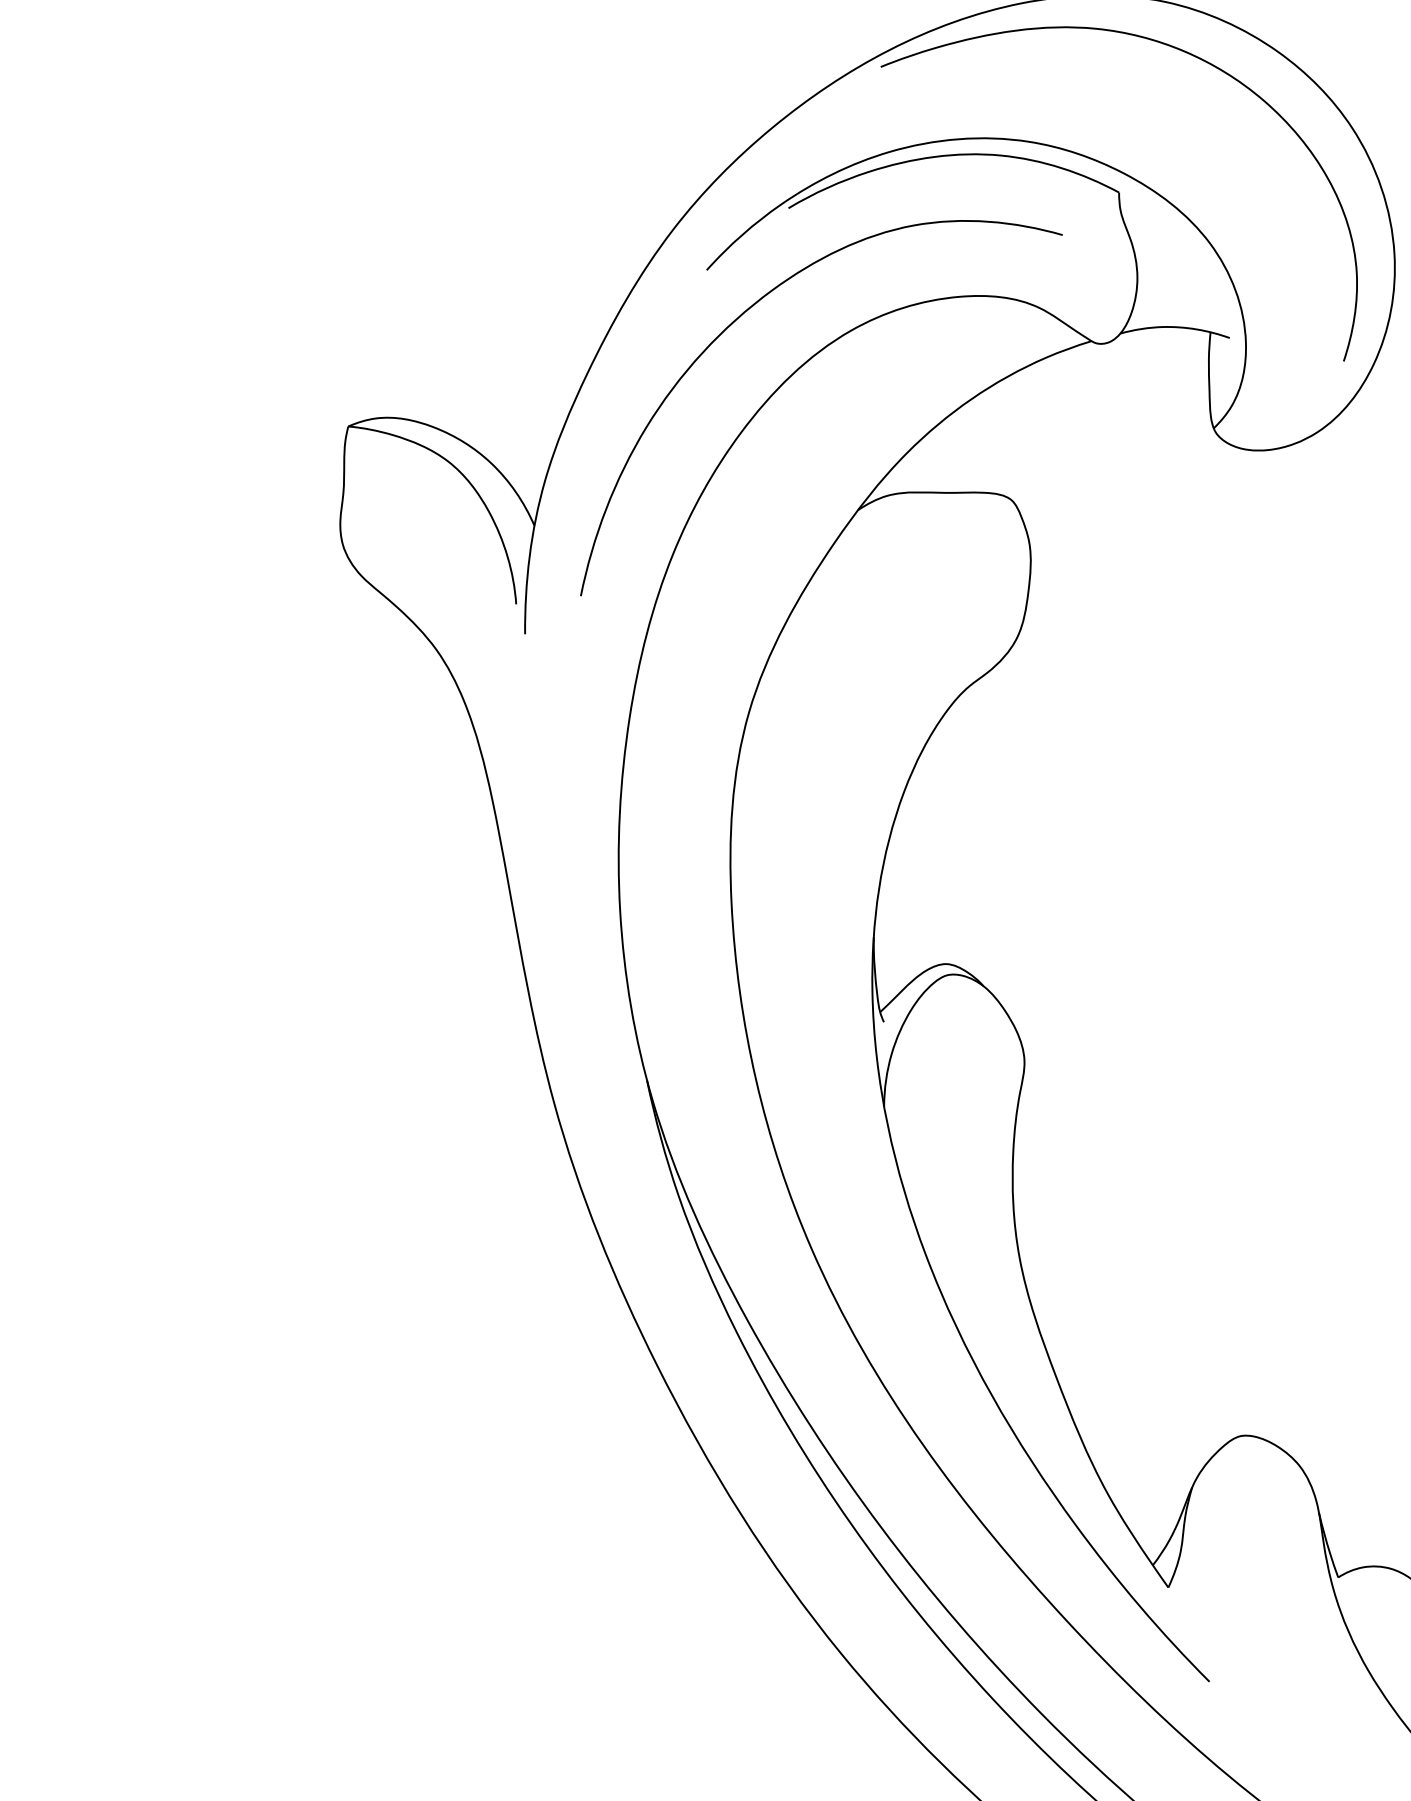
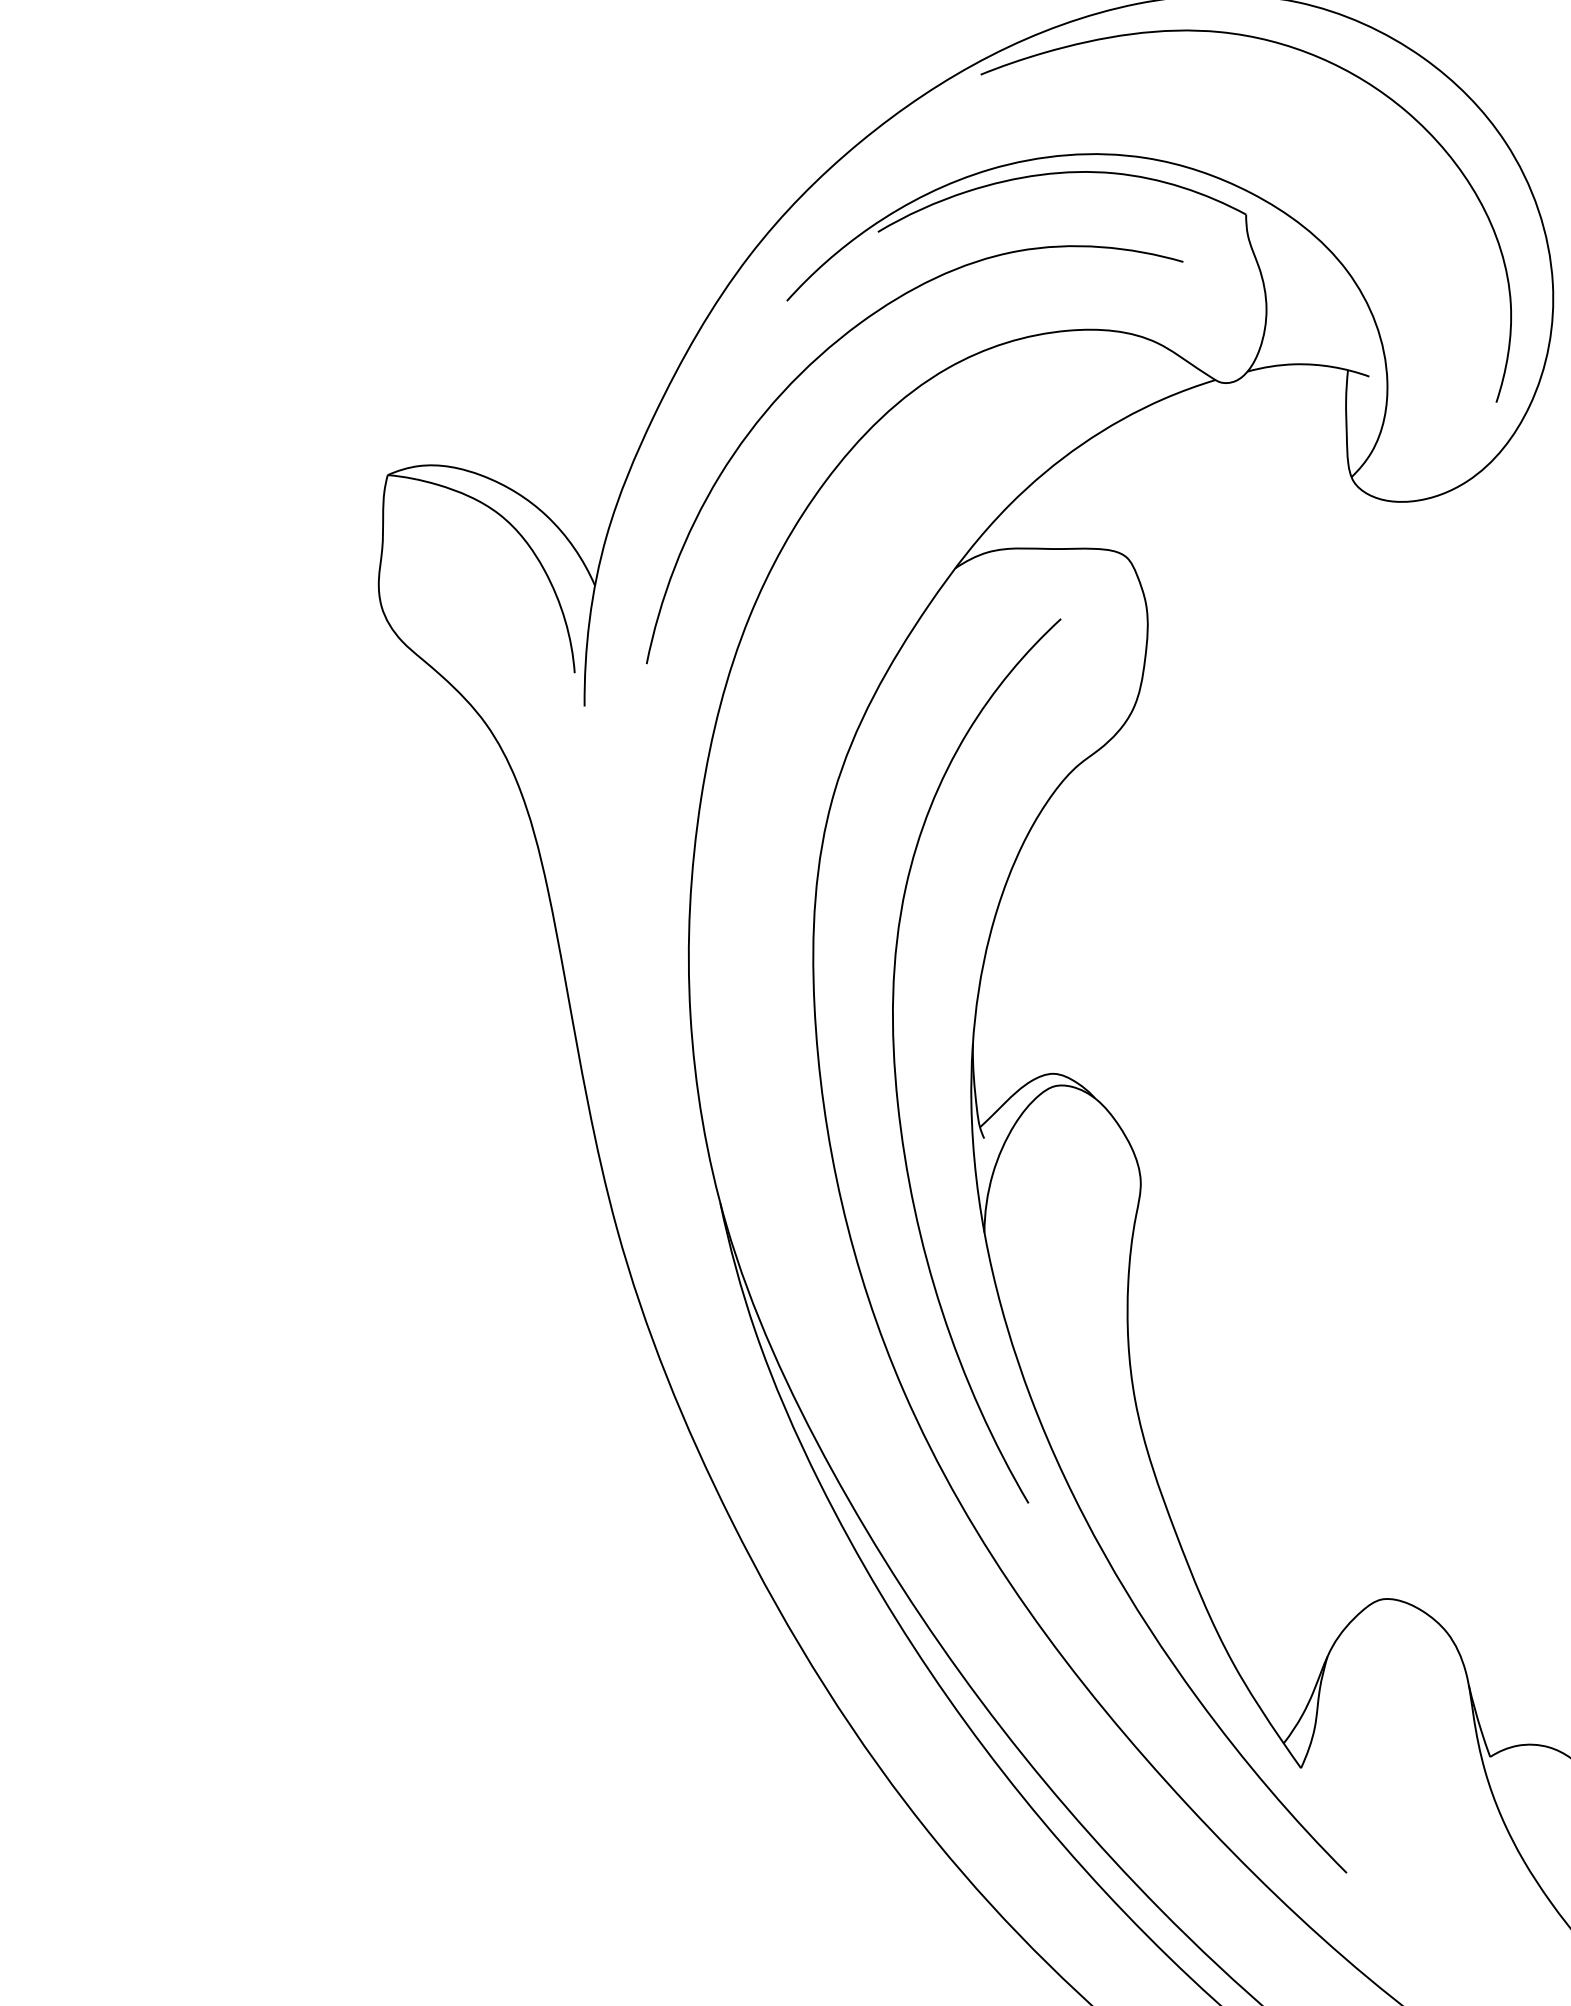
curve: (804, 952) -> (895, 1060), added

